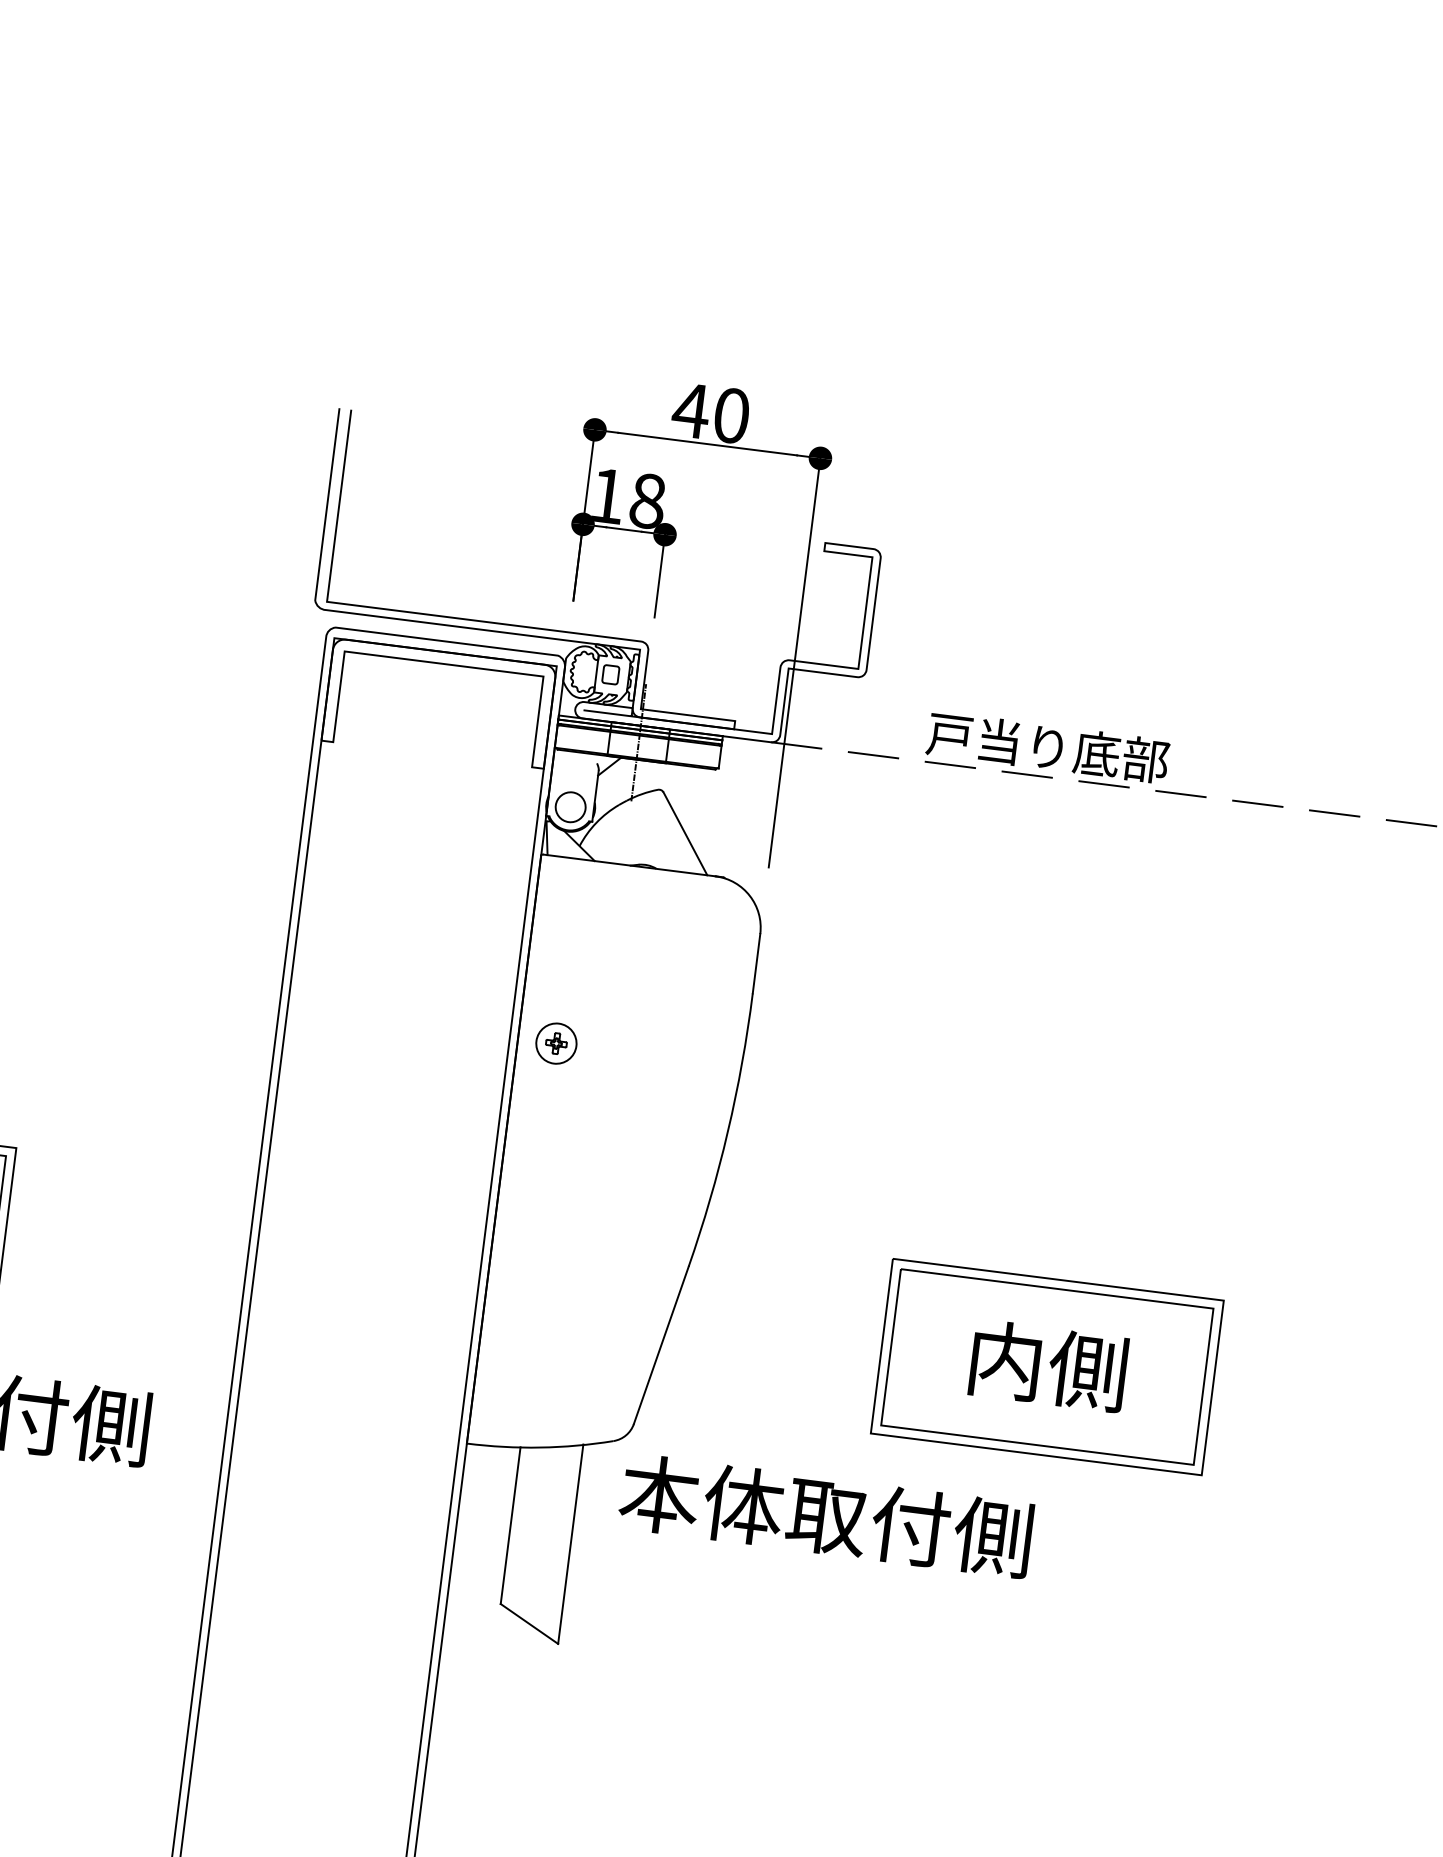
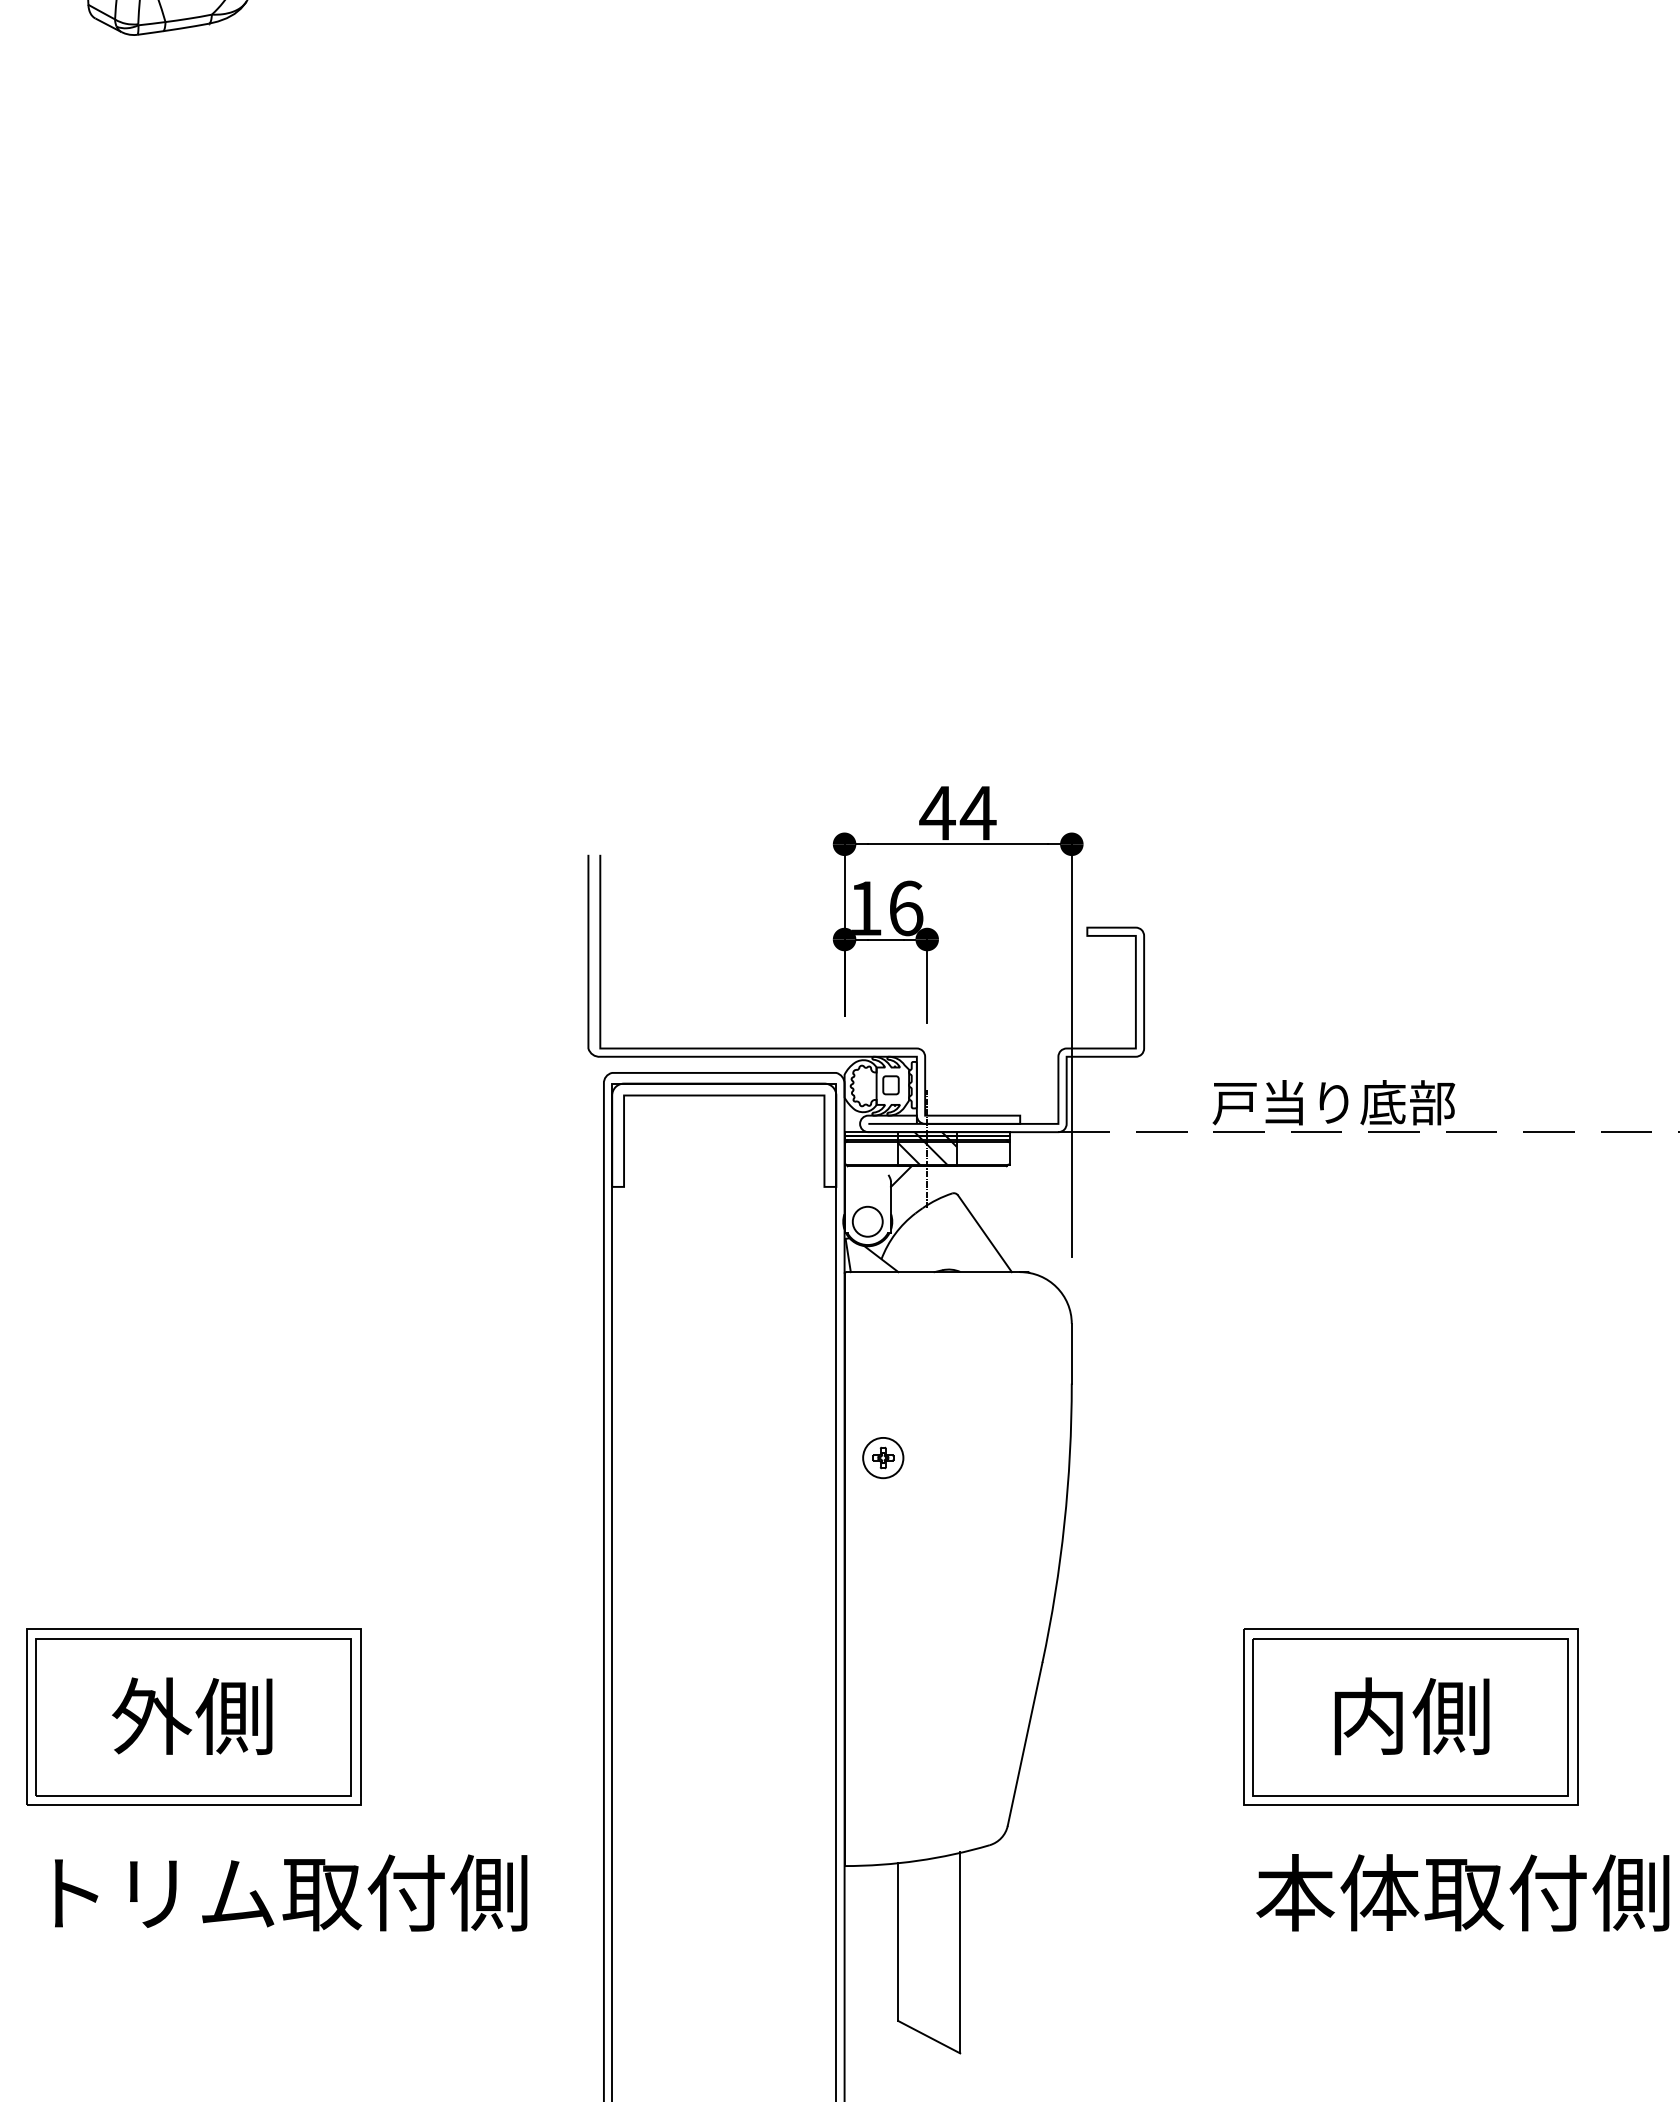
text: (730, 414) -> (977, 812), 40 -> 44
text: (648, 501) -> (906, 908), 18 -> 16
hatch: (637, 742) -> (926, 1149), added
text: (825, 1515) -> (1462, 1892), moved

